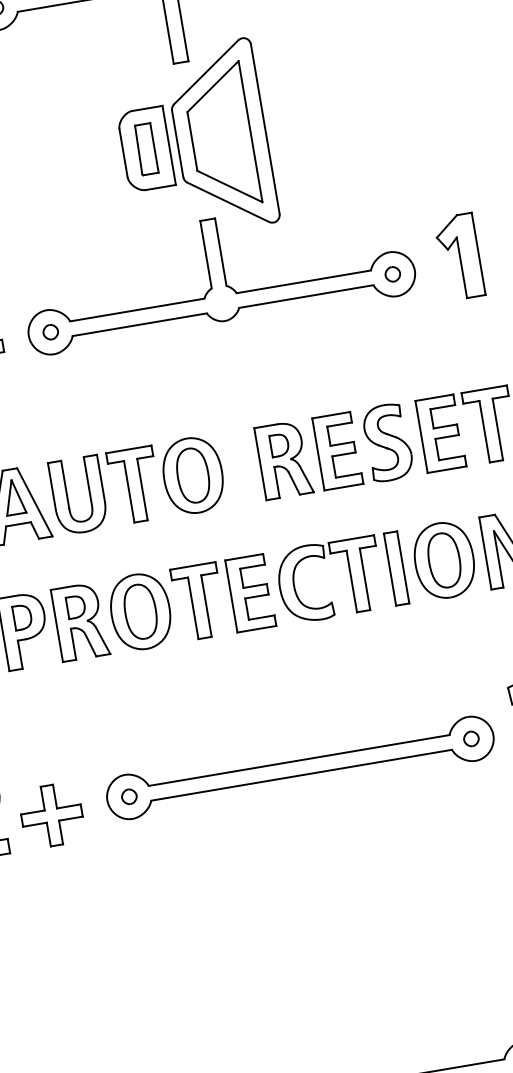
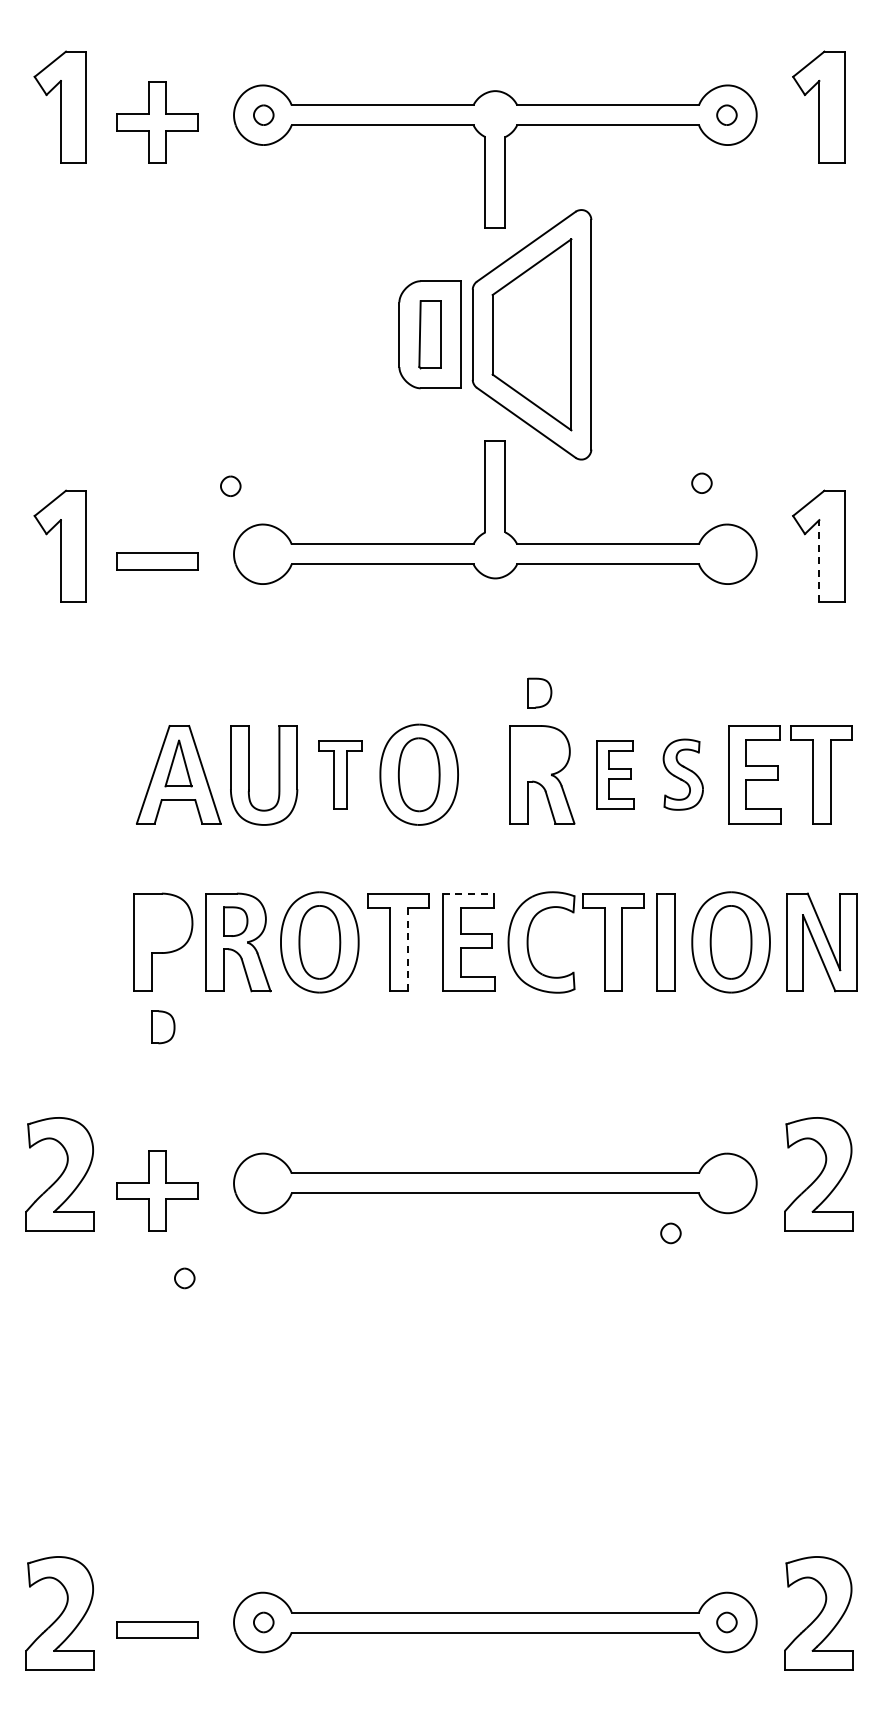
line: (461, 267) -> (819, 560), solid -> dashed
part: (392, 273) -> (701, 482), moved
part: (50, 331) -> (230, 485), moved
part: (388, 442) -> (683, 774), size x0.7
part: (279, 444) -> (539, 692), moved
part: (338, 450) -> (615, 774), size x0.7
part: (134, 485) -> (340, 774), size x0.7
line: (244, 557) -> (468, 893), solid -> dashed
line: (206, 606) -> (407, 949), solid -> dashed
part: (22, 617) -> (163, 1027), moved
part: (471, 739) -> (670, 1233), moved
part: (129, 796) -> (184, 1278), moved

